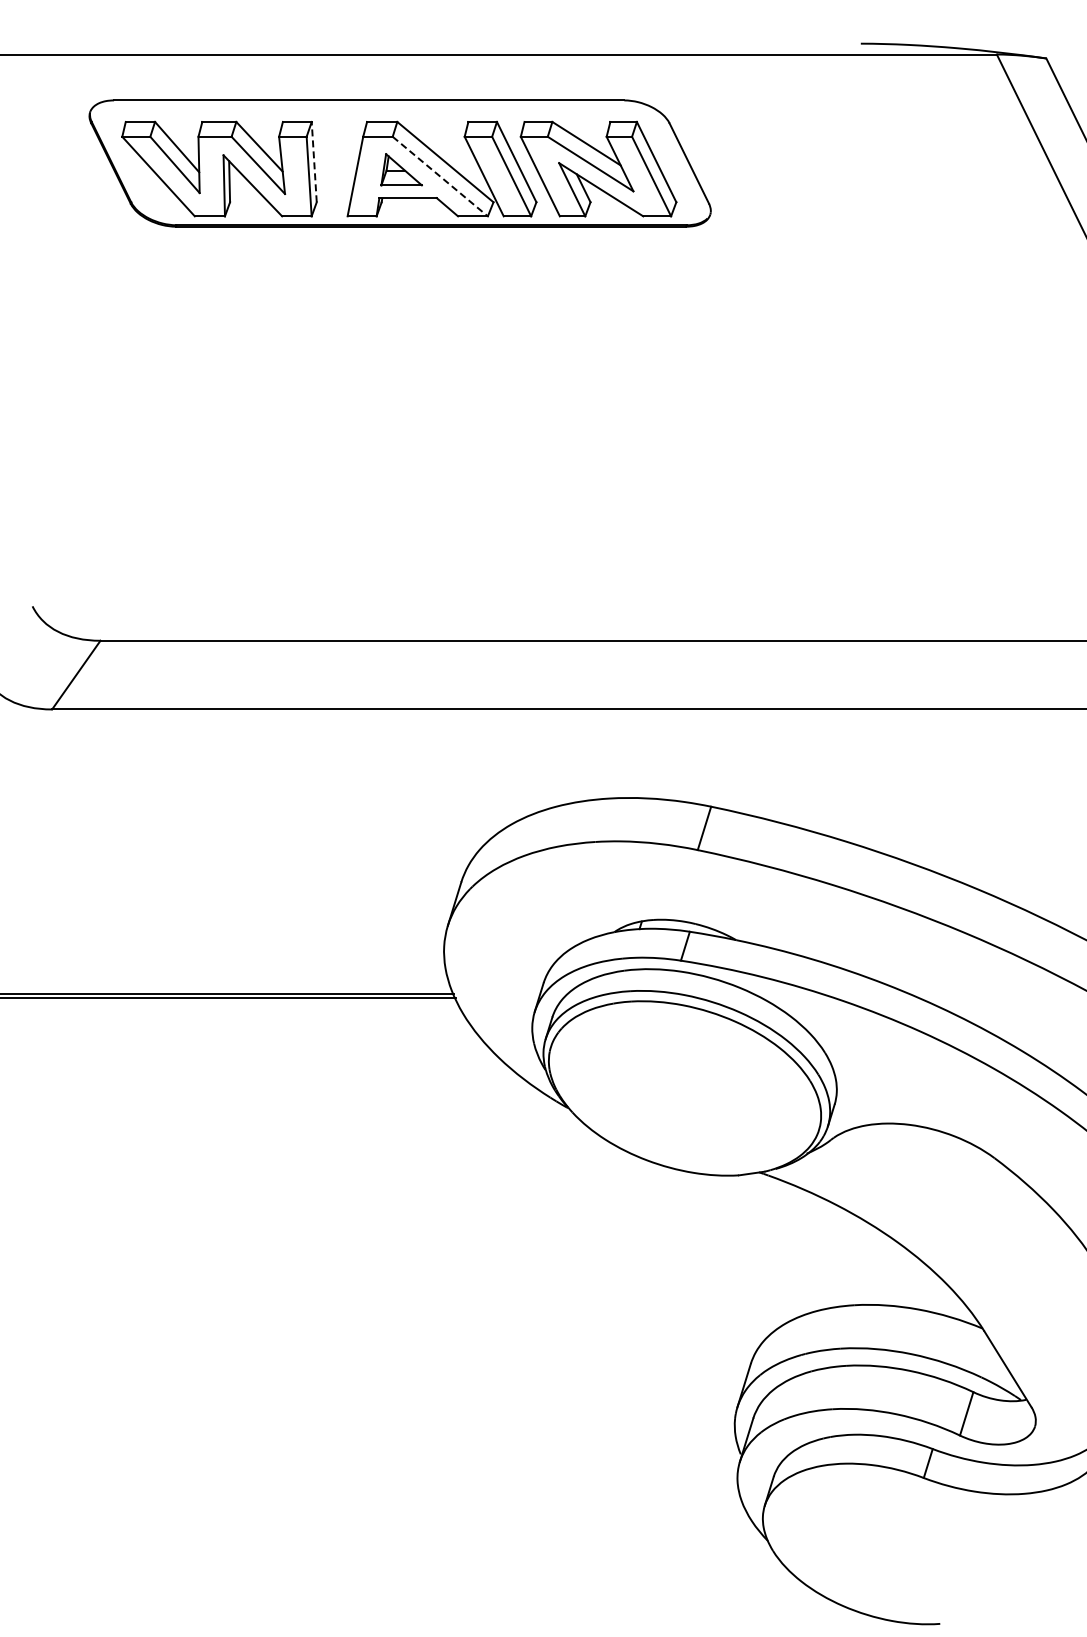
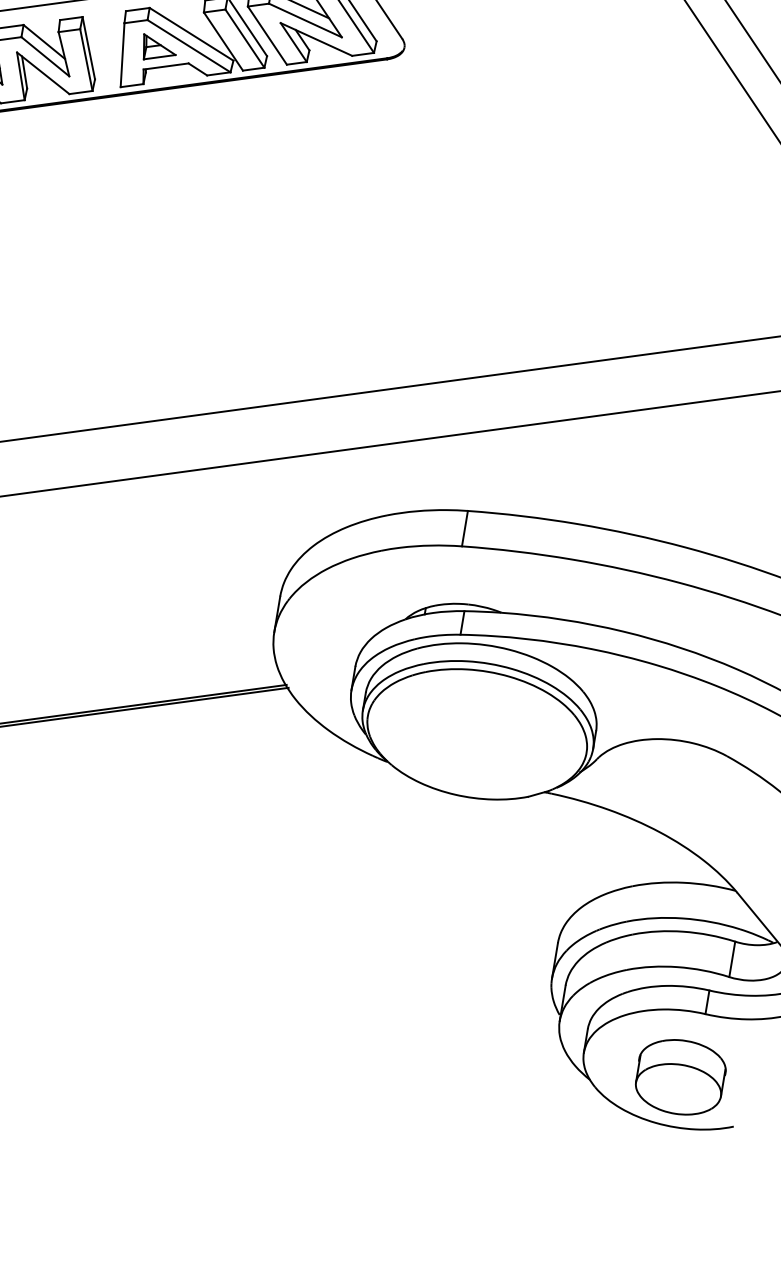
line: (314, 161) -> (88, 47), dashed -> solid
line: (440, 176) -> (189, 46), dashed -> solid
part: (881, 1552) -> (680, 1076), added

